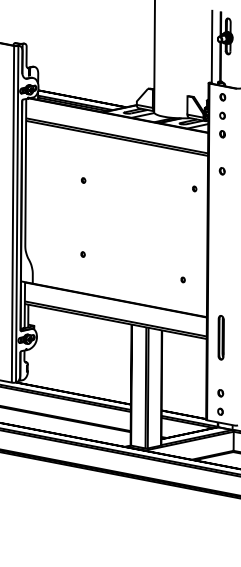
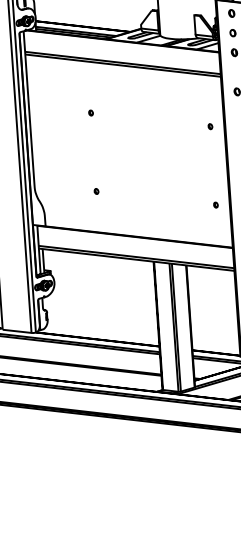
part: (194, 188) -> (210, 126), moved
part: (182, 279) -> (215, 204), moved

